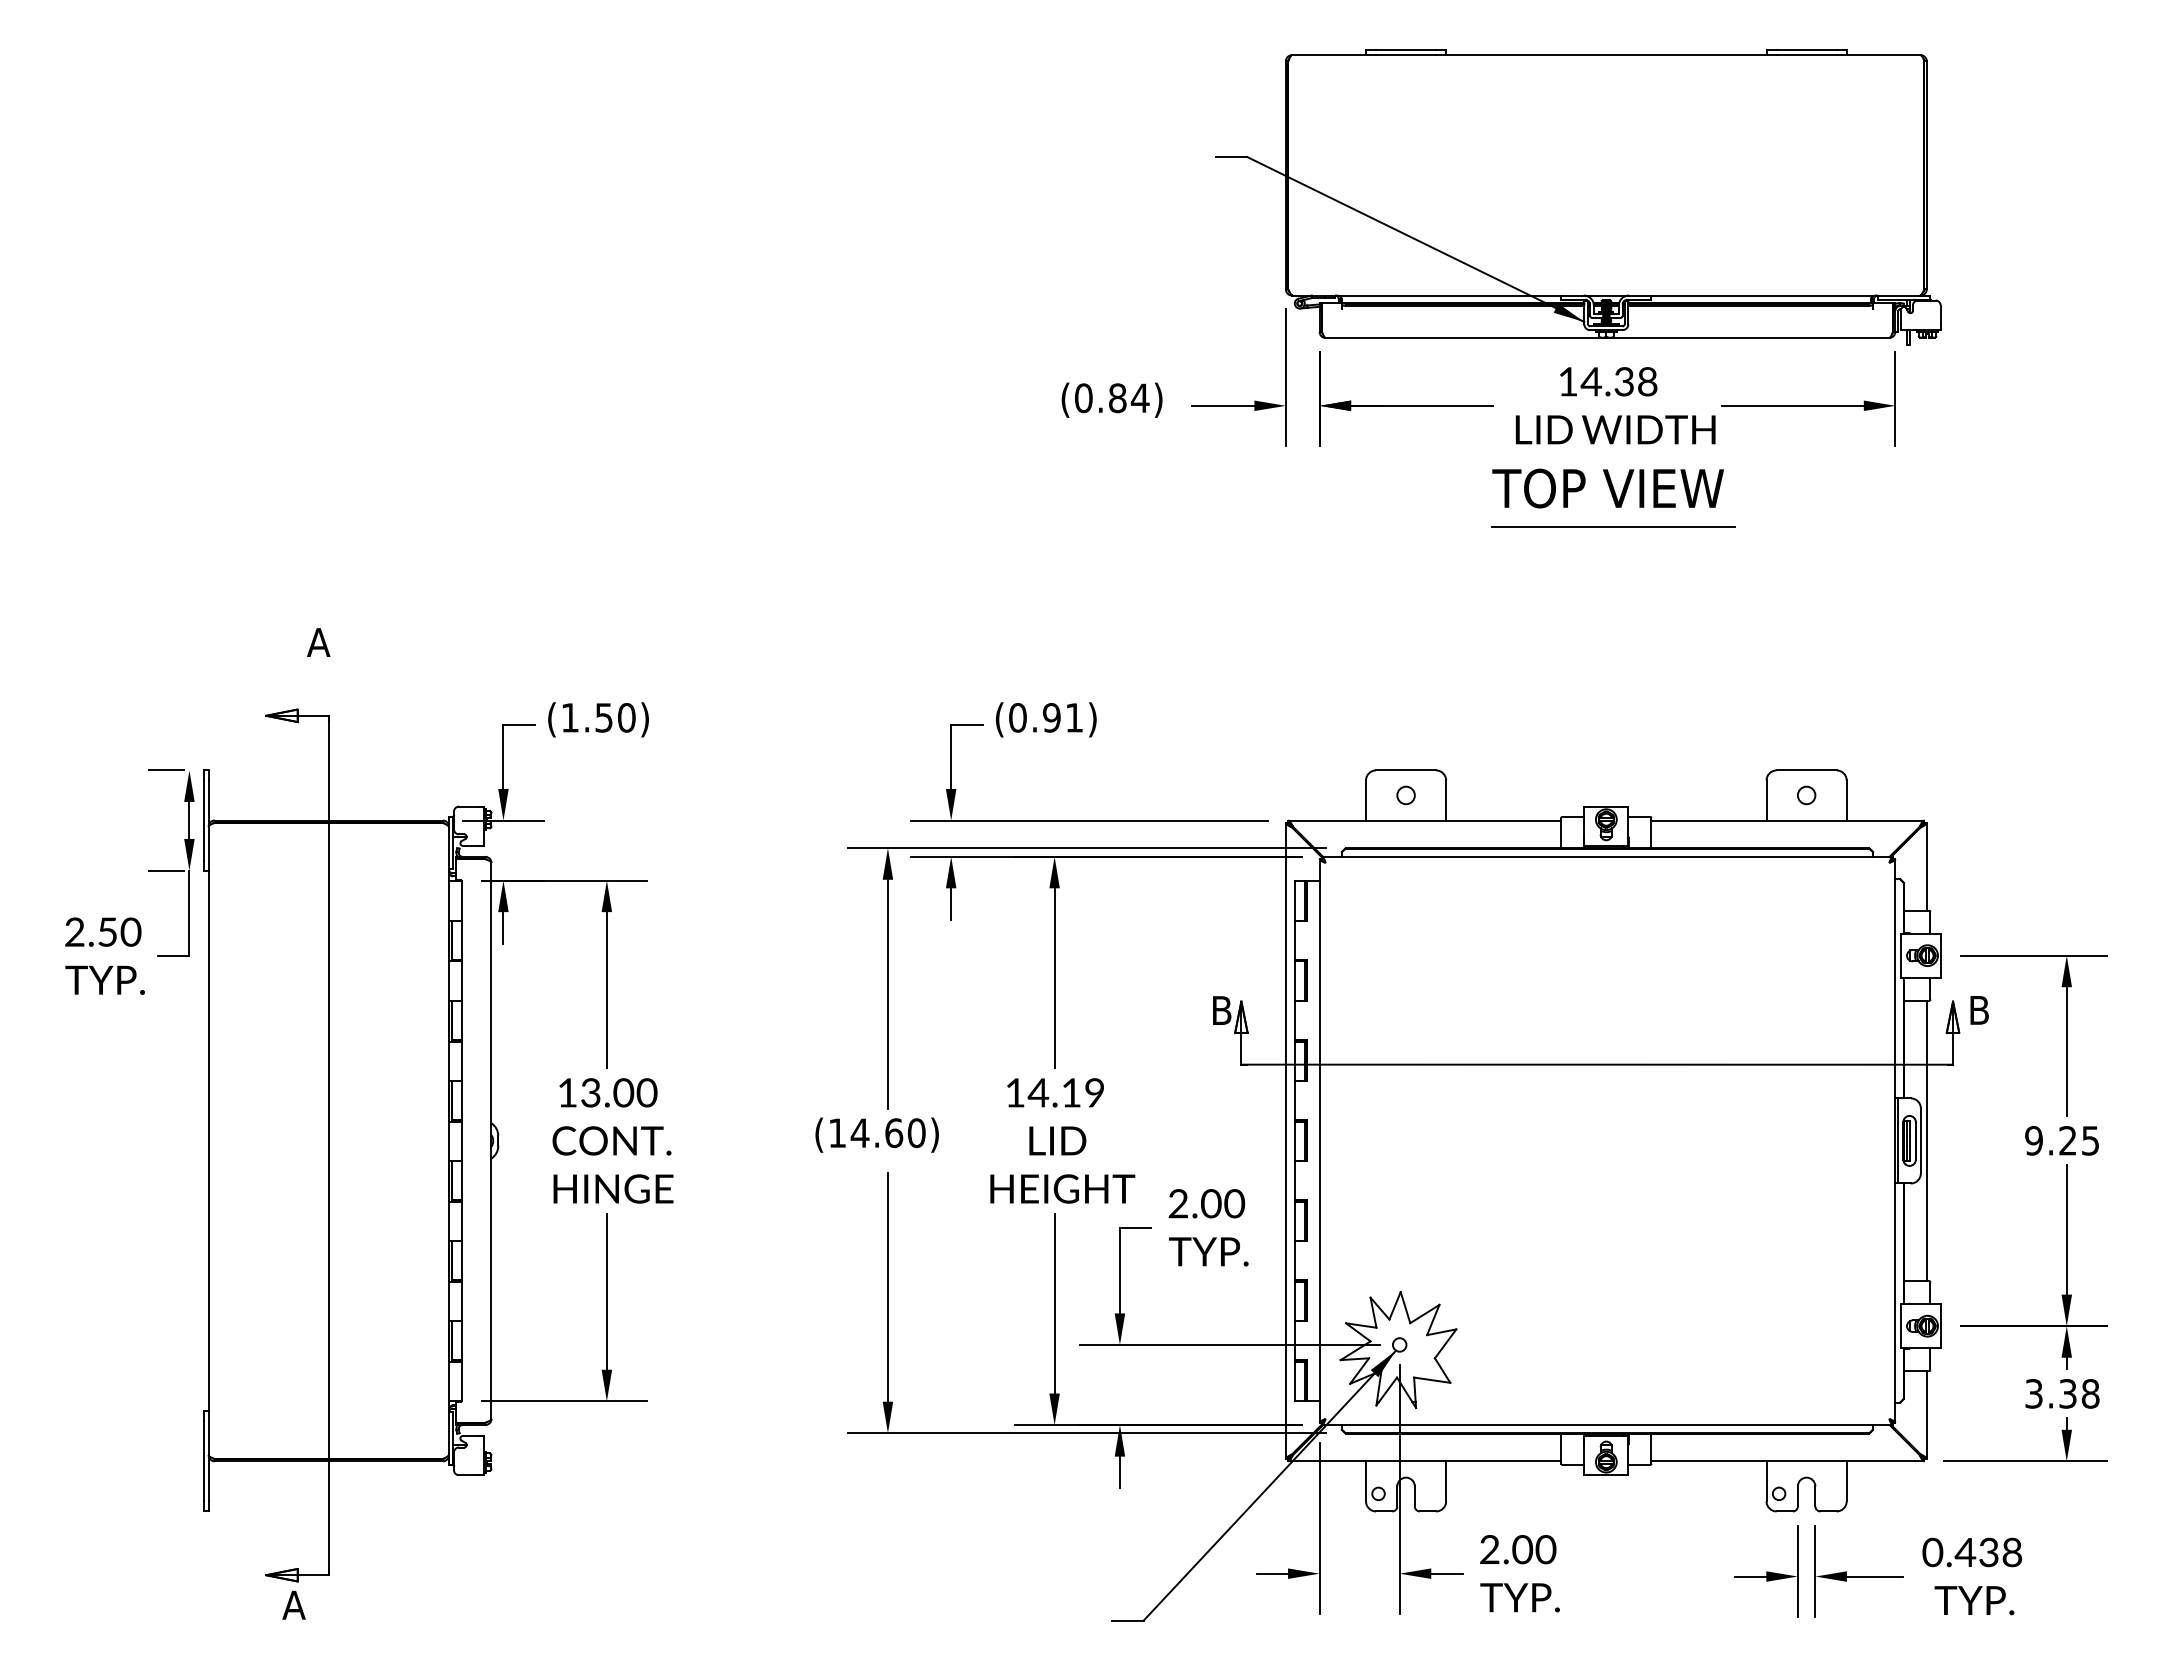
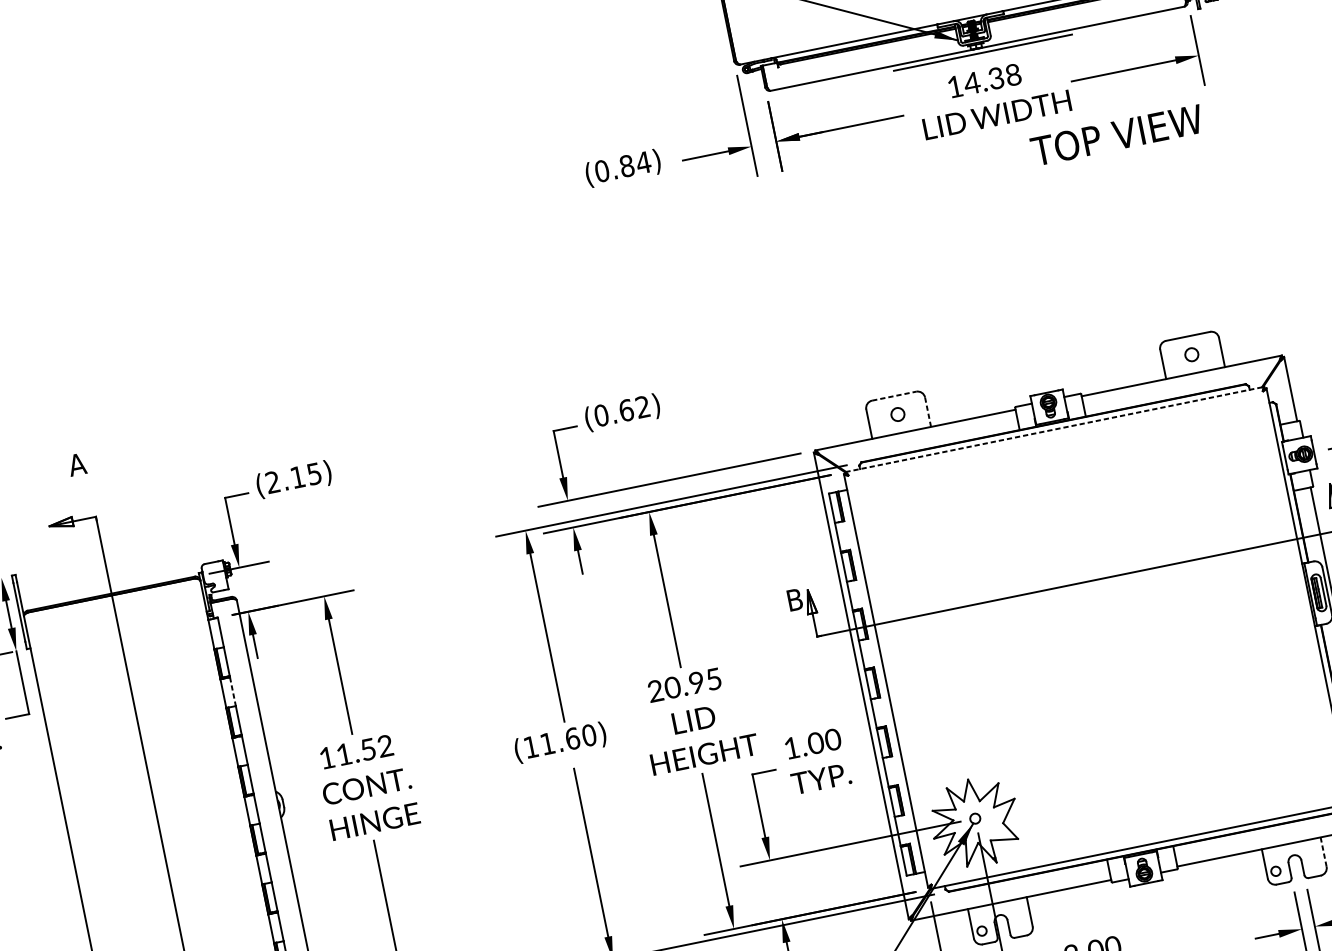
text: (1607, 488) -> (1116, 135), moved
line: (1613, 526) -> (982, 52), moved
text: (598, 717) -> (293, 477), (1.50) -> (2.15)
text: (1062, 717) -> (634, 408), (0.91) -> (0.62)
line: (1406, 770) -> (894, 396), solid -> dashed
line: (1446, 800) -> (928, 412), solid -> dashed
line: (1607, 856) -> (1054, 429), solid -> dashed
line: (462, 981) -> (233, 691), solid -> dashed
text: (619, 1092) -> (365, 749), 13.00 -> 11.52
text: (1054, 1092) -> (684, 684), 14.19 -> 20.95
text: (859, 1132) -> (547, 743), (14.60) -> (11.60)
text: (1177, 1203) -> (791, 748), 2.00 -> 1.00
line: (1846, 1481) -> (1323, 852), solid -> dashed

